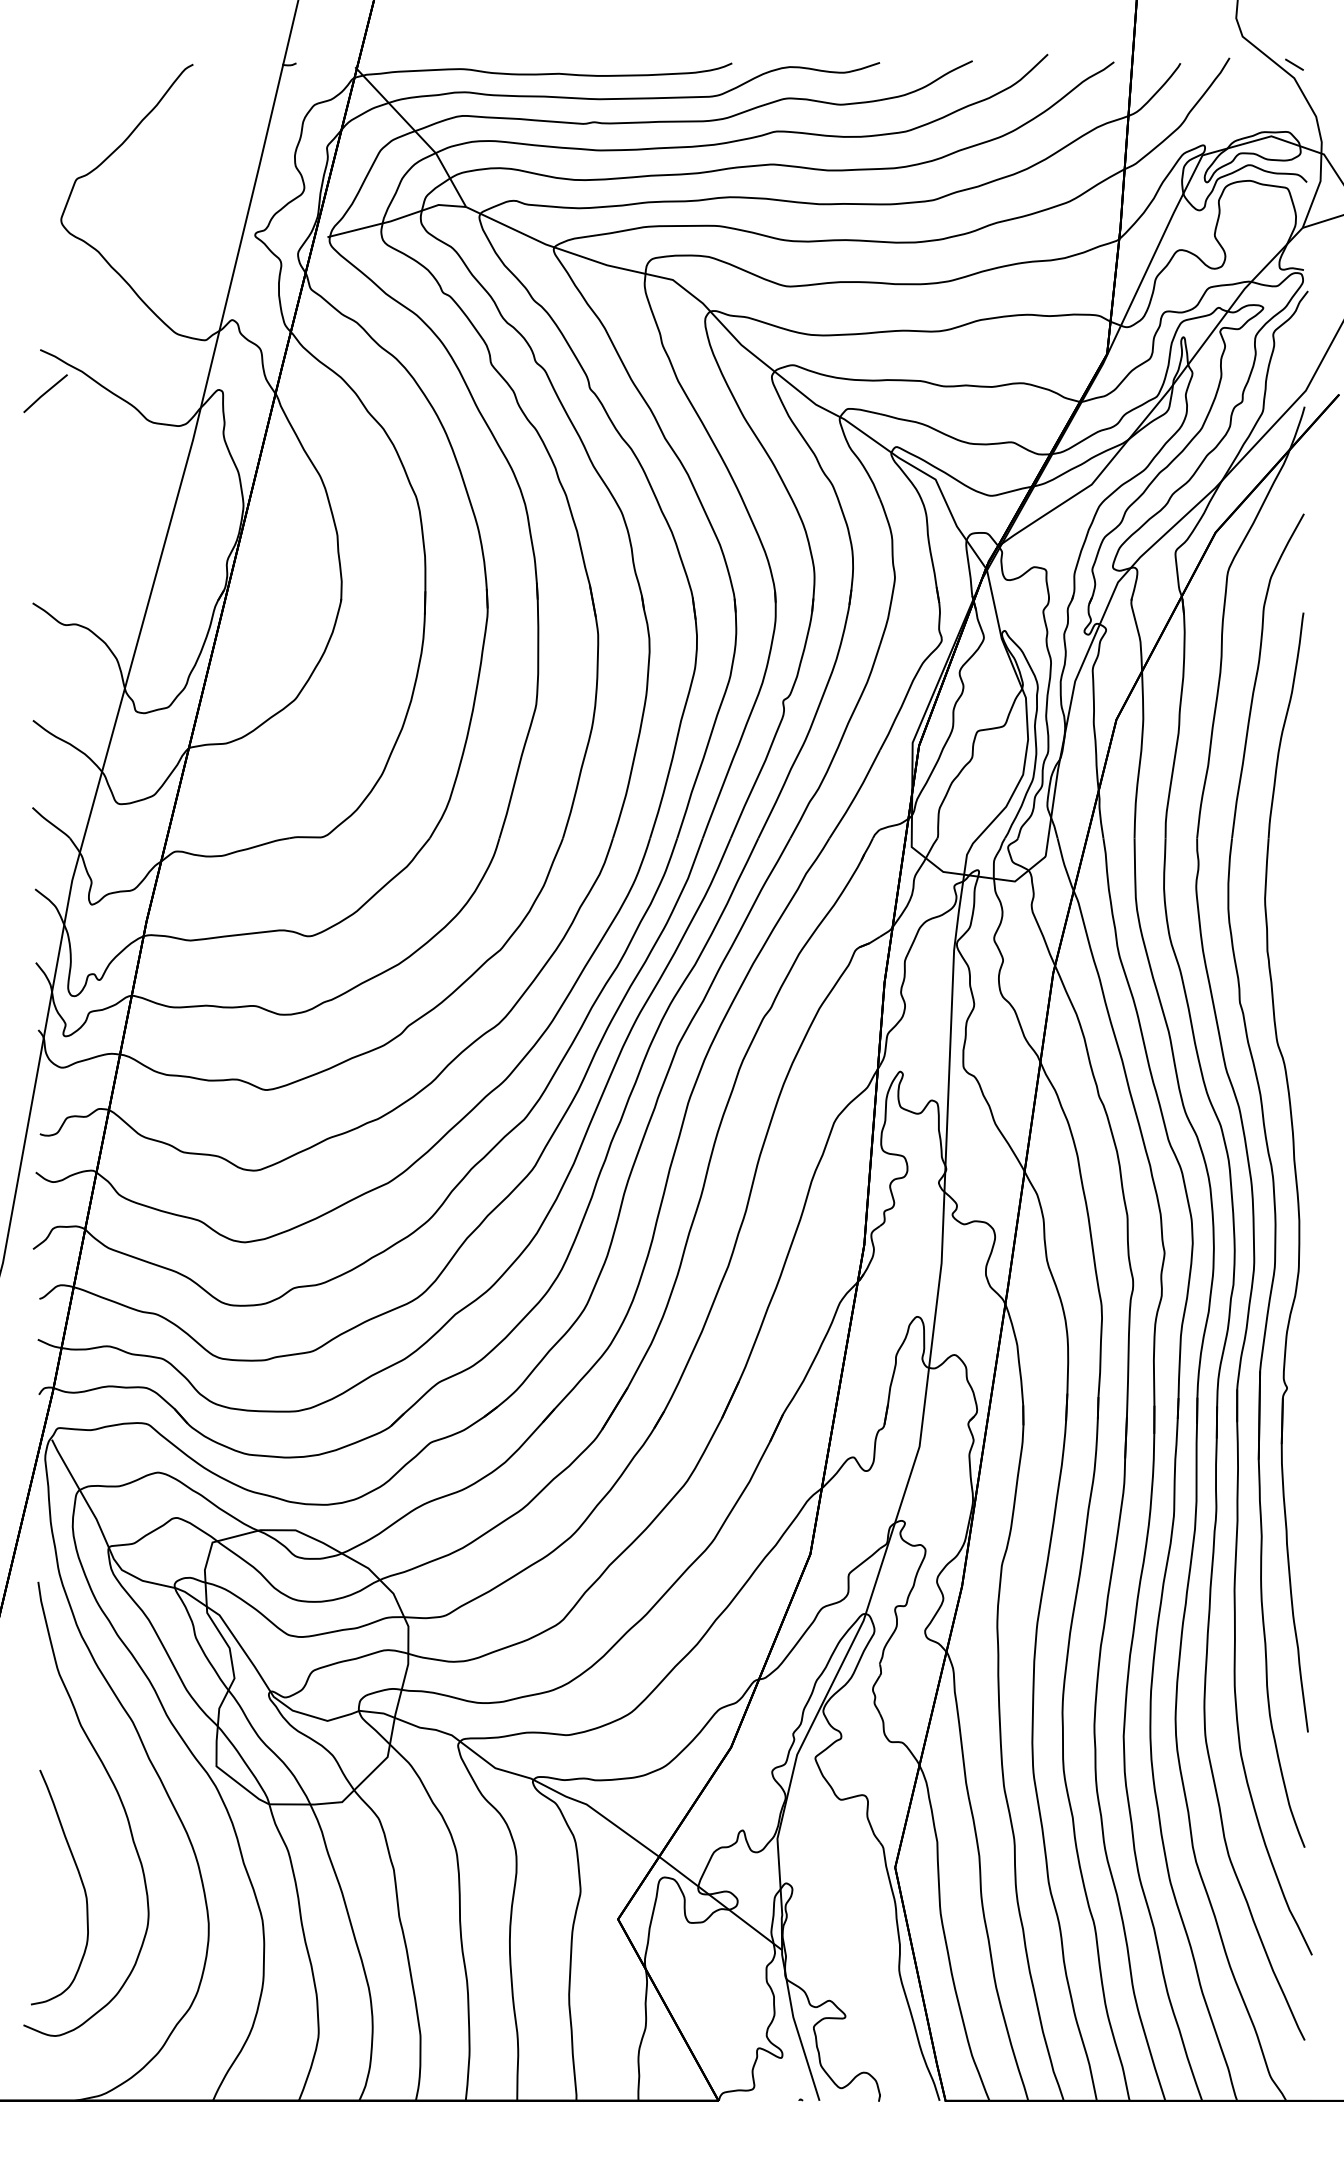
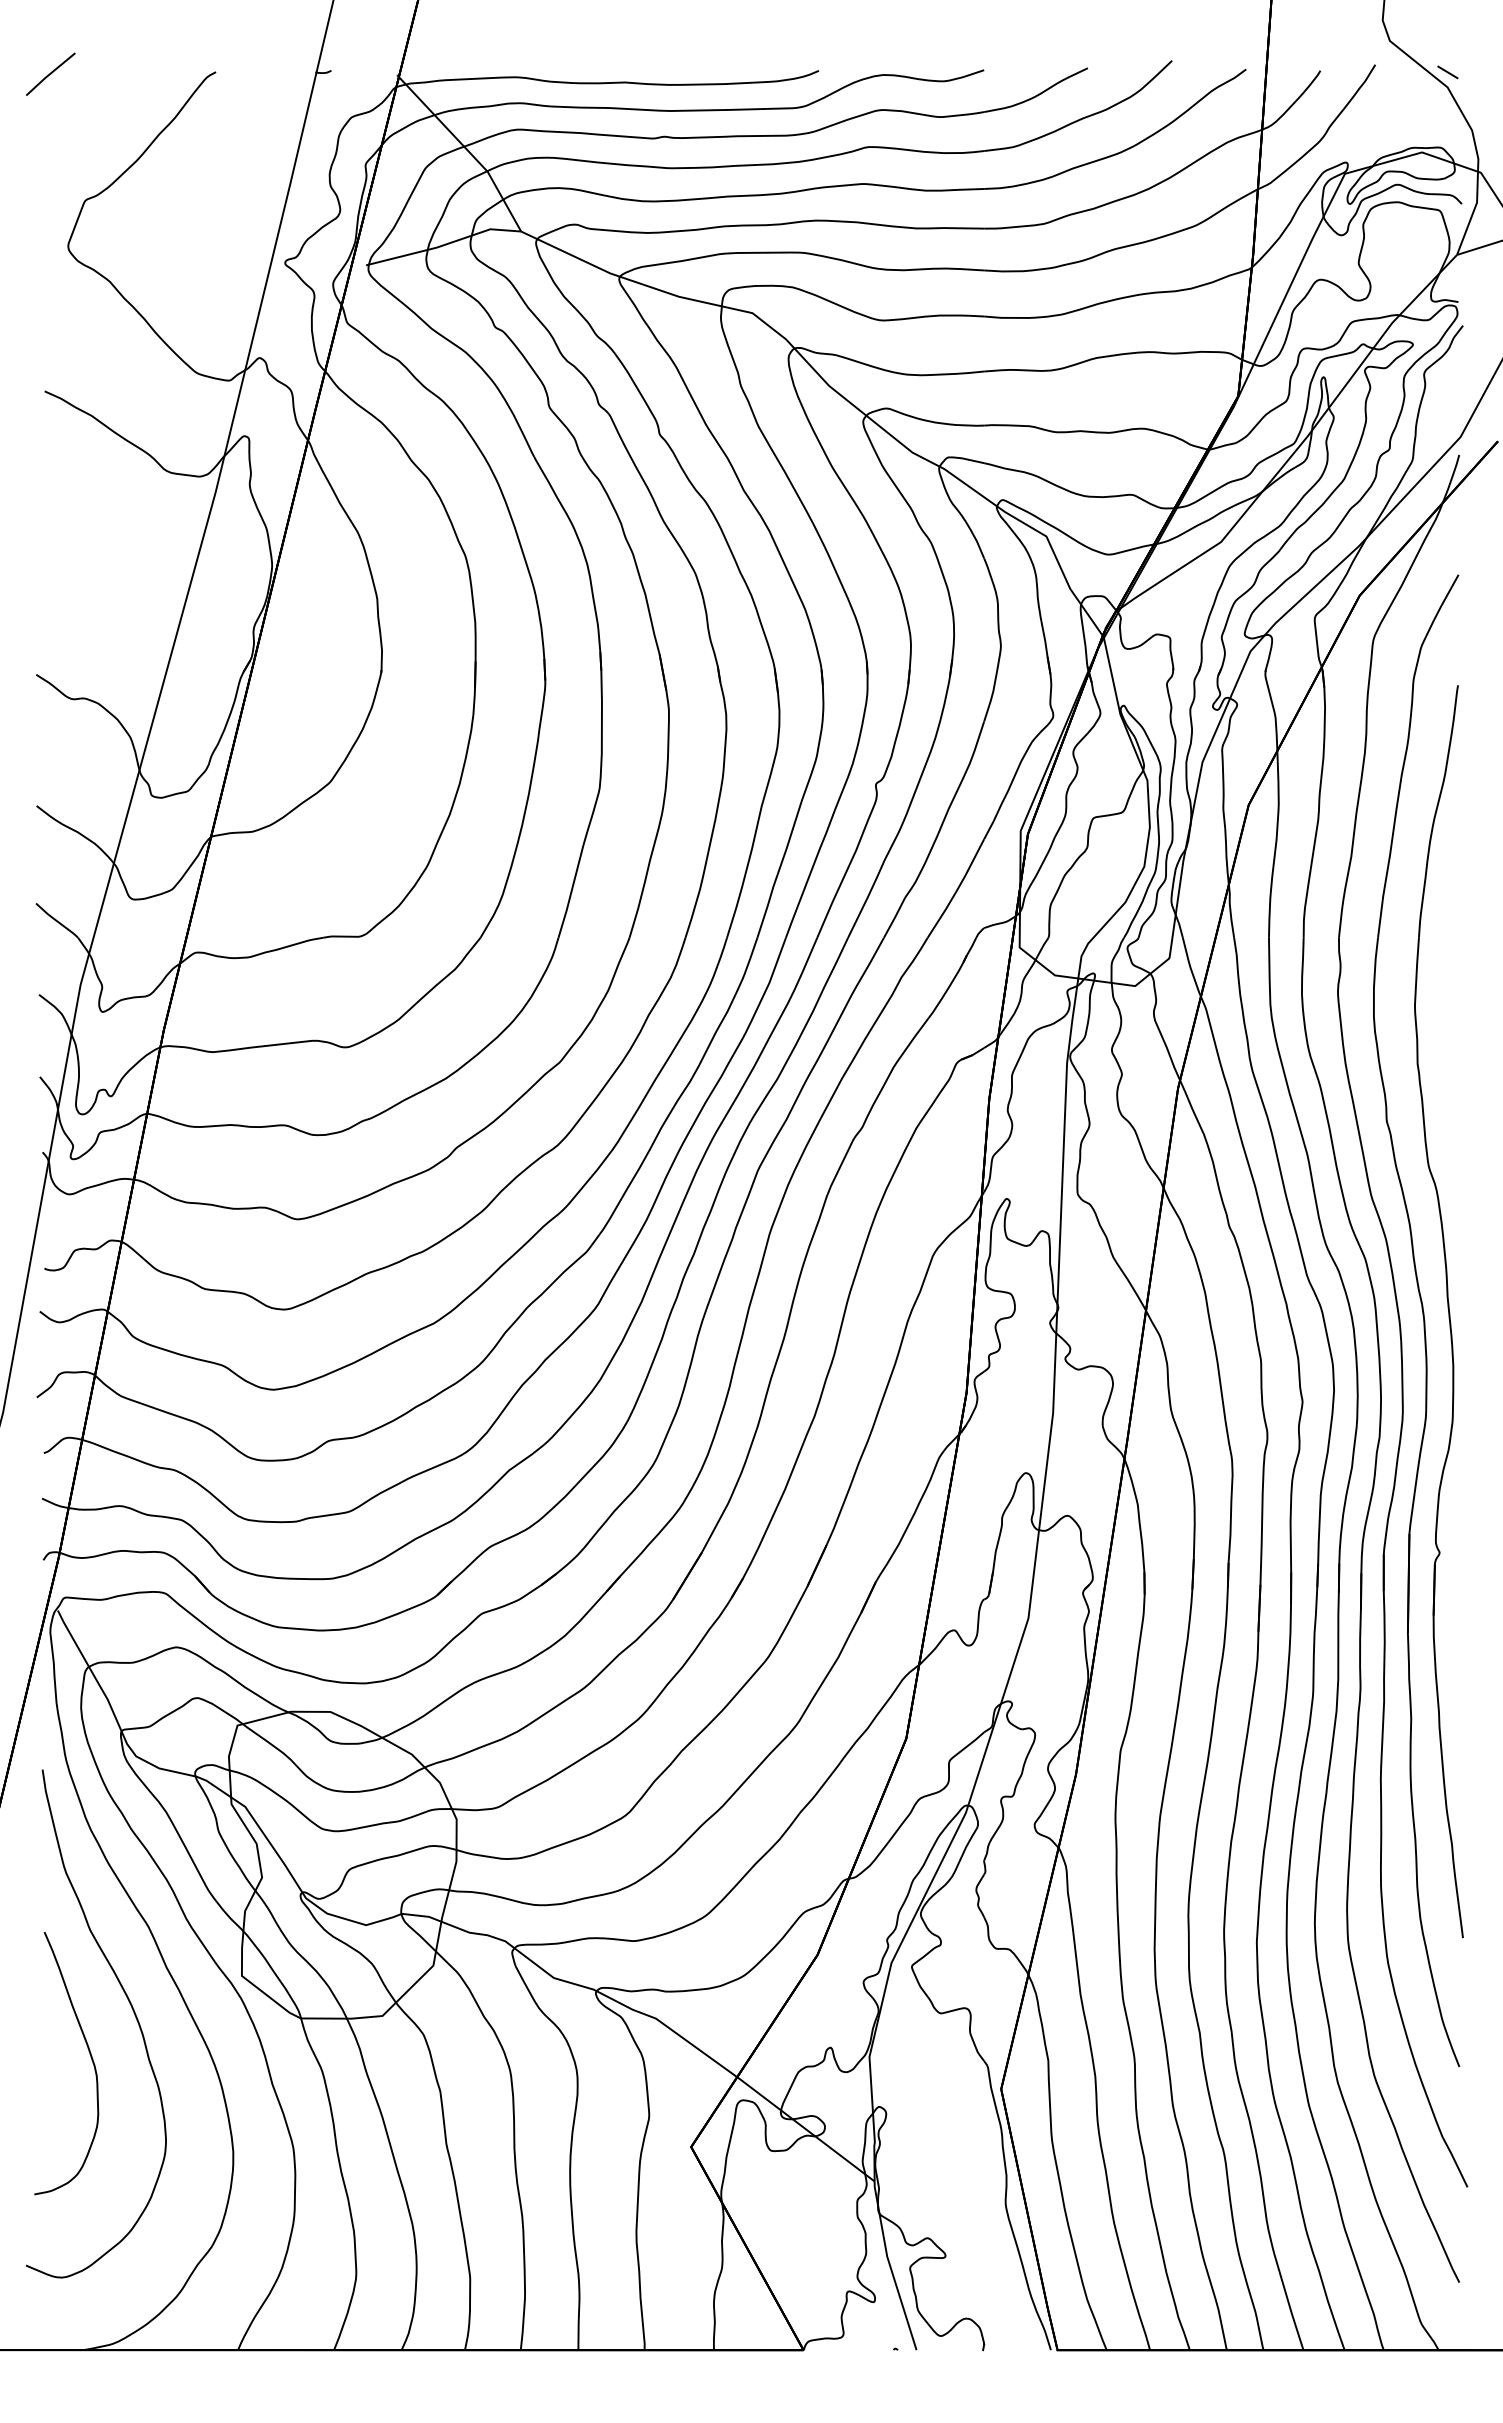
line: (45, 392) -> (50, 73), moved
curve: (80, 1879) -> (89, 2054), moved

